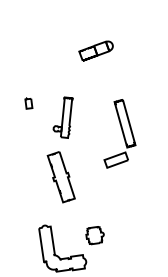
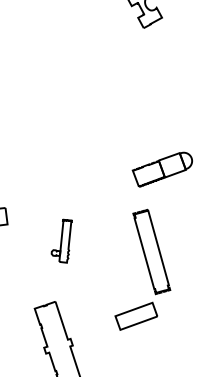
part: (95, 50) -> (161, 168), moved
part: (62, 117) -> (60, 241), size x0.6
part: (119, 133) -> (141, 269), moved

